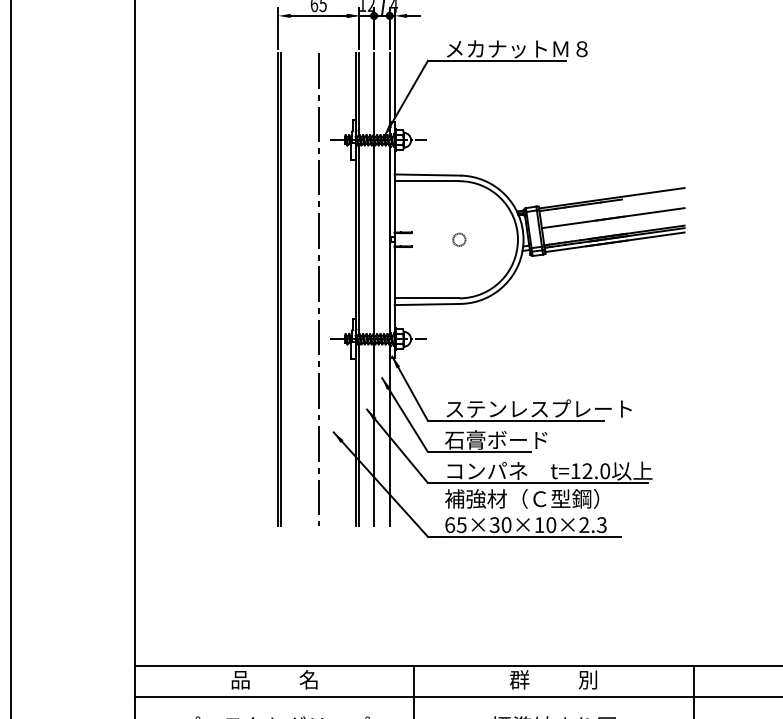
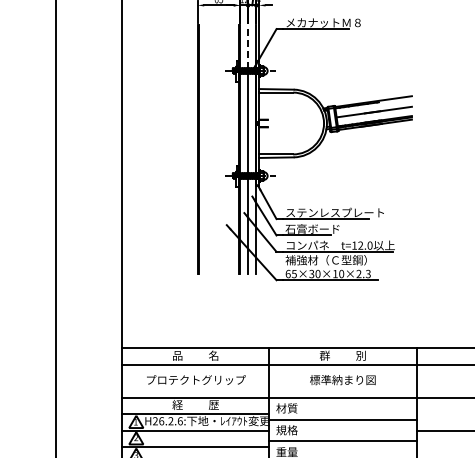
line: (374, 95) -> (248, 47), solid -> dashed
circle: (460, 239) -> (293, 123), removed
line: (317, 289) -> (218, 149), removed

